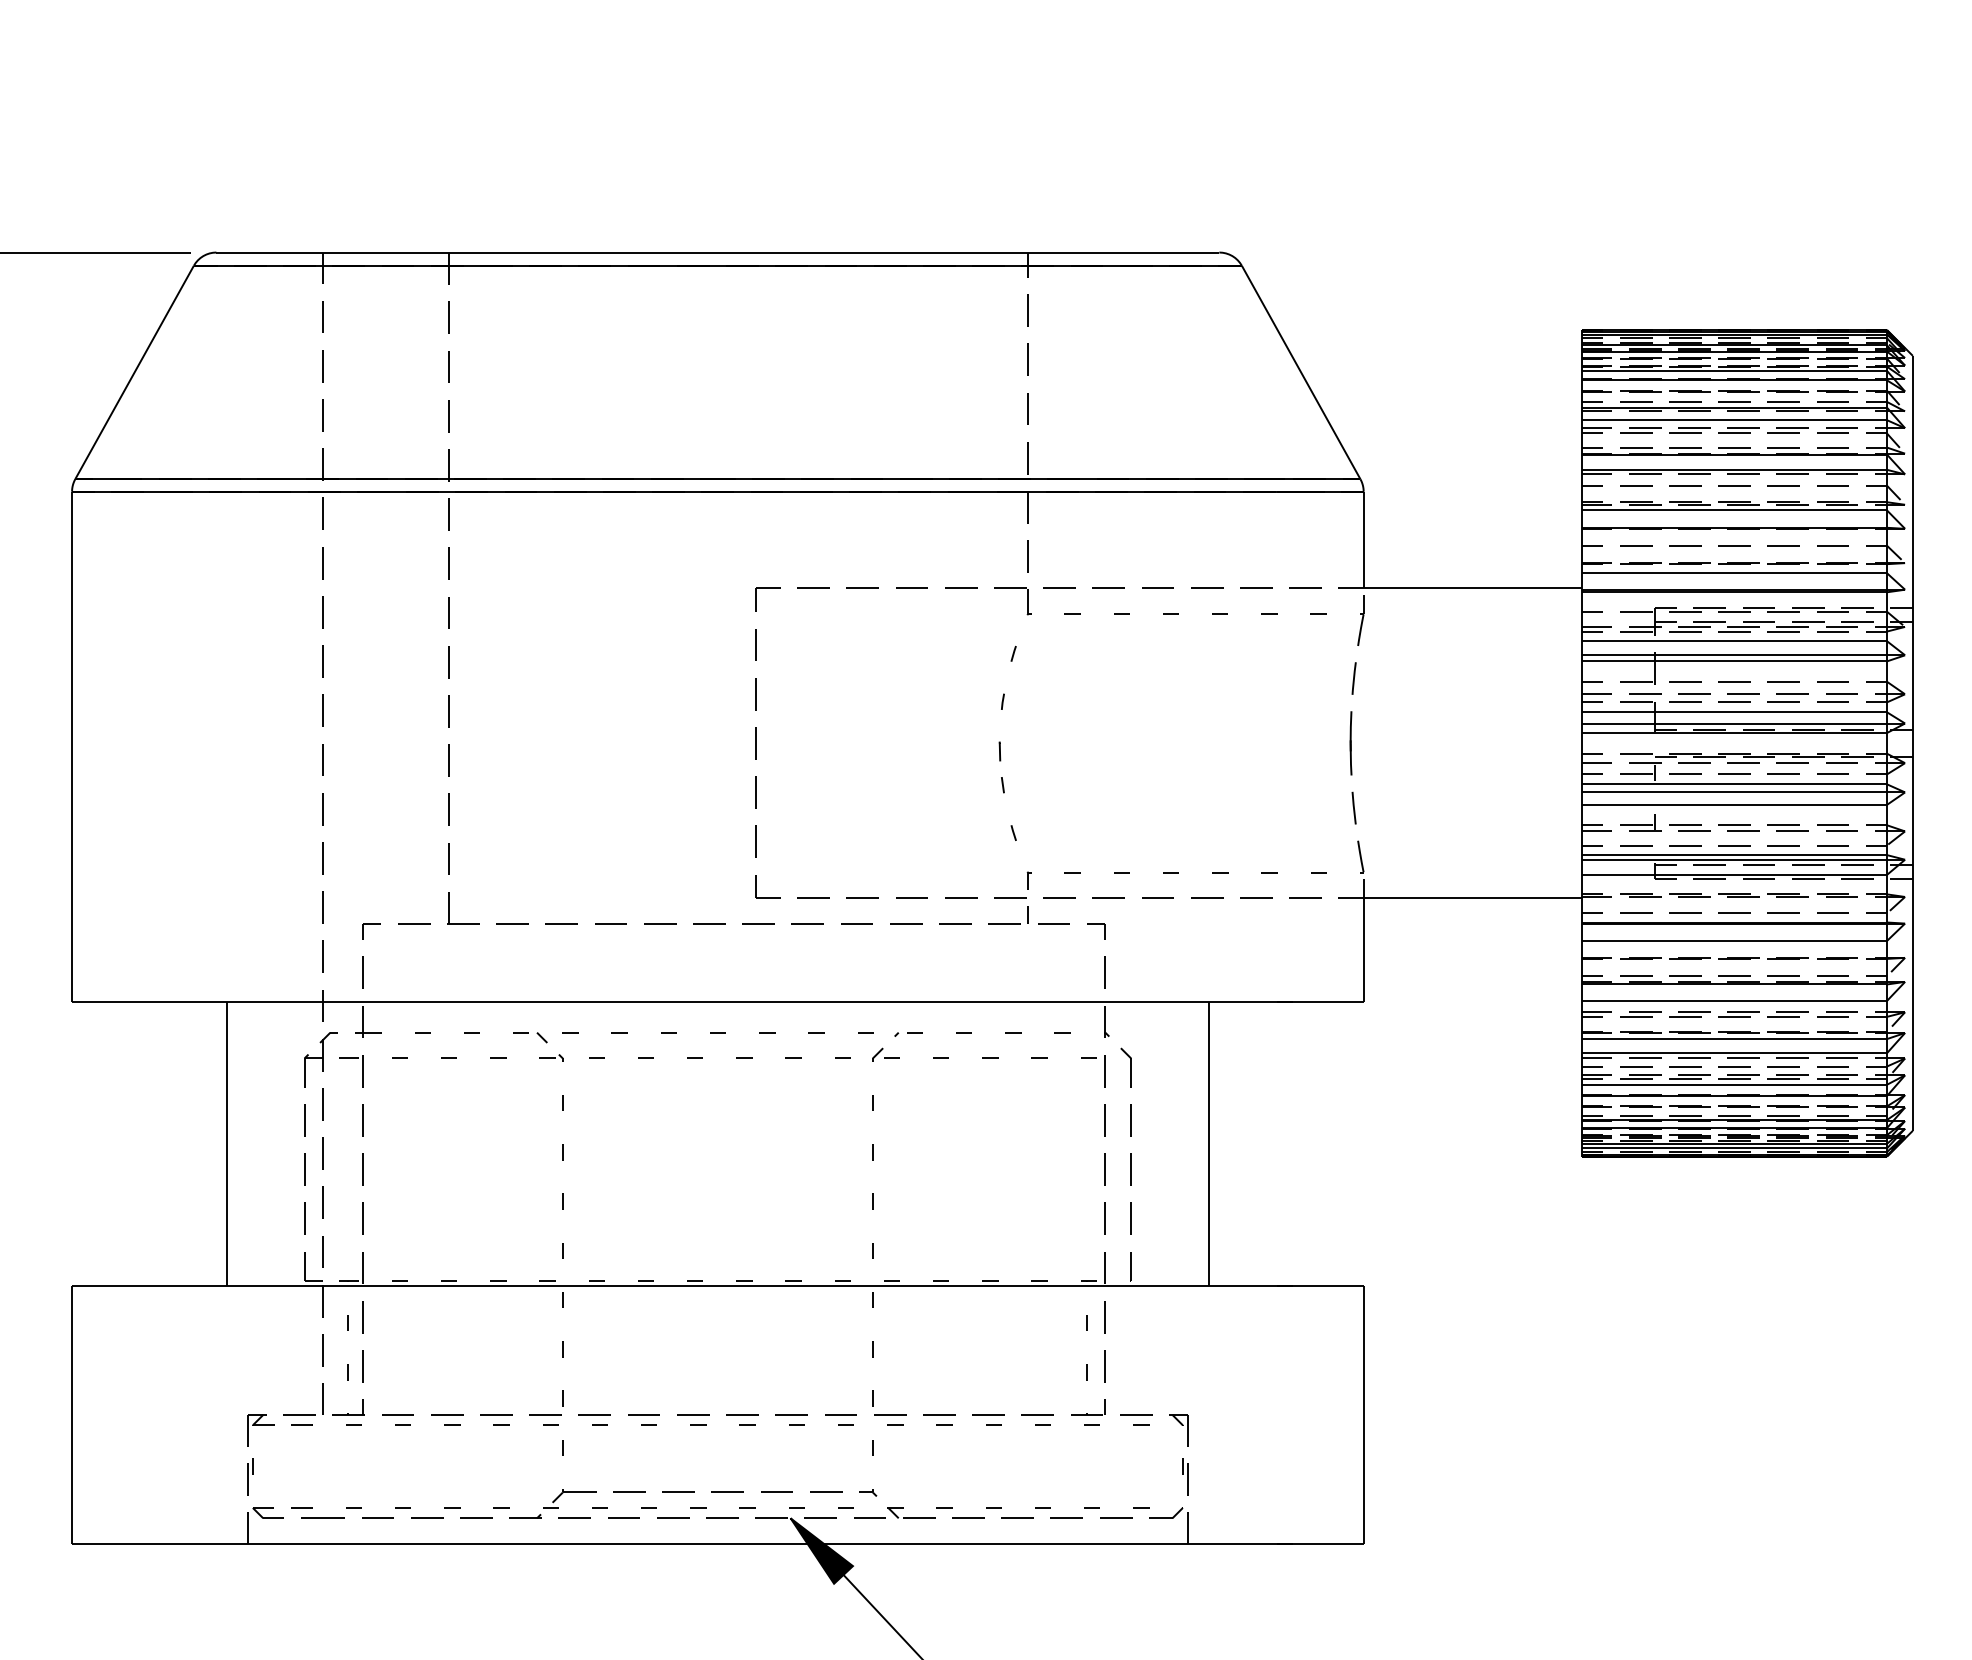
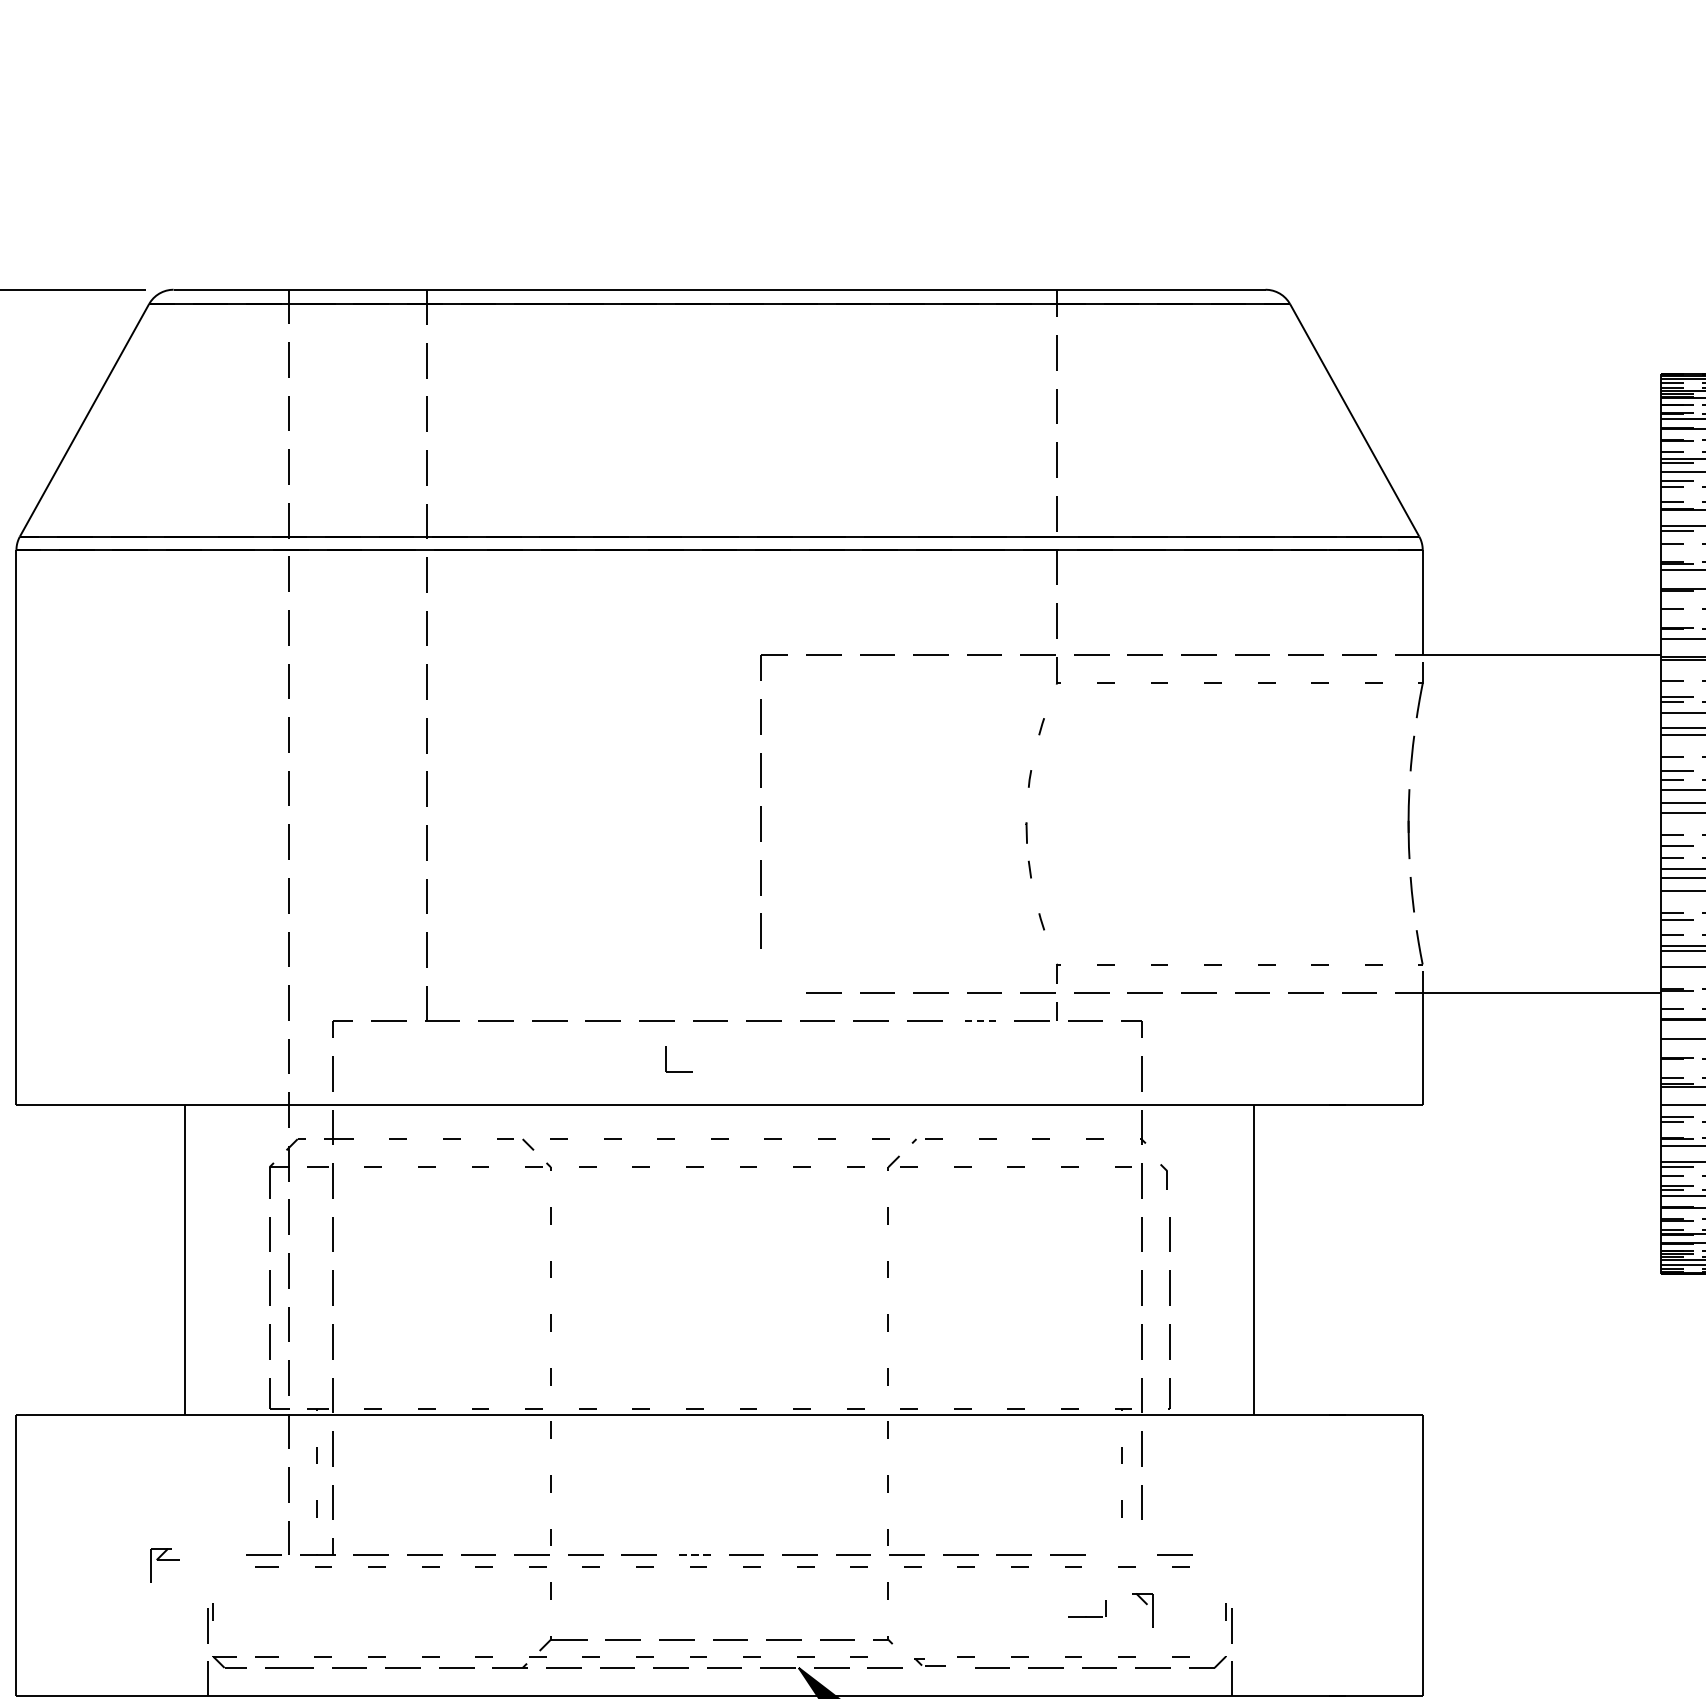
part: (756, 886) -> (666, 1059), moved
line: (954, 924) -> (977, 1021), solid -> dashed
part: (1125, 1067) -> (1163, 1177), size x0.6
part: (1087, 1413) -> (1086, 1615), moved
line: (691, 1414) -> (690, 1554), solid -> dashed
part: (260, 1430) -> (164, 1565), moved
part: (1178, 1430) -> (1142, 1610), moved
part: (911, 1512) -> (930, 1661), size x0.6

